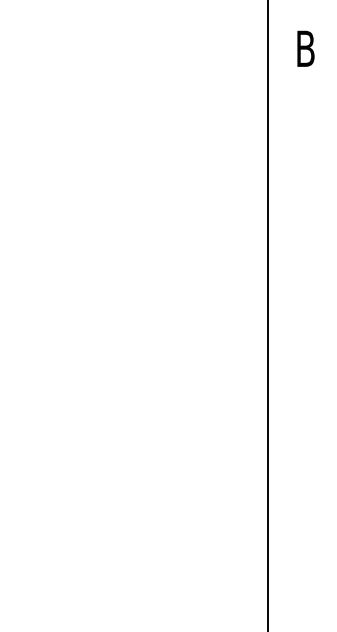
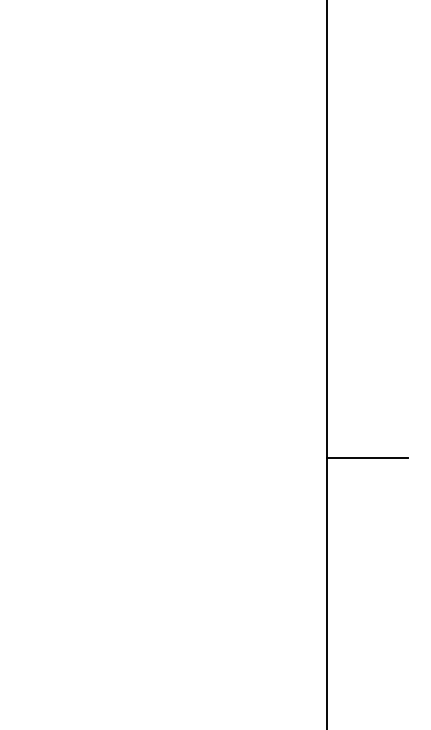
line: (296, 462) -> (367, 457), added

